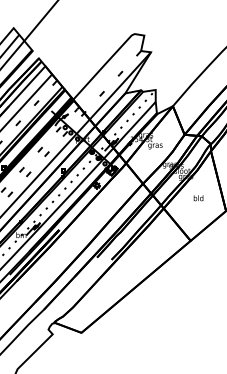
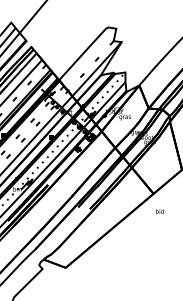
text: (198, 198) -> (159, 211), moved

